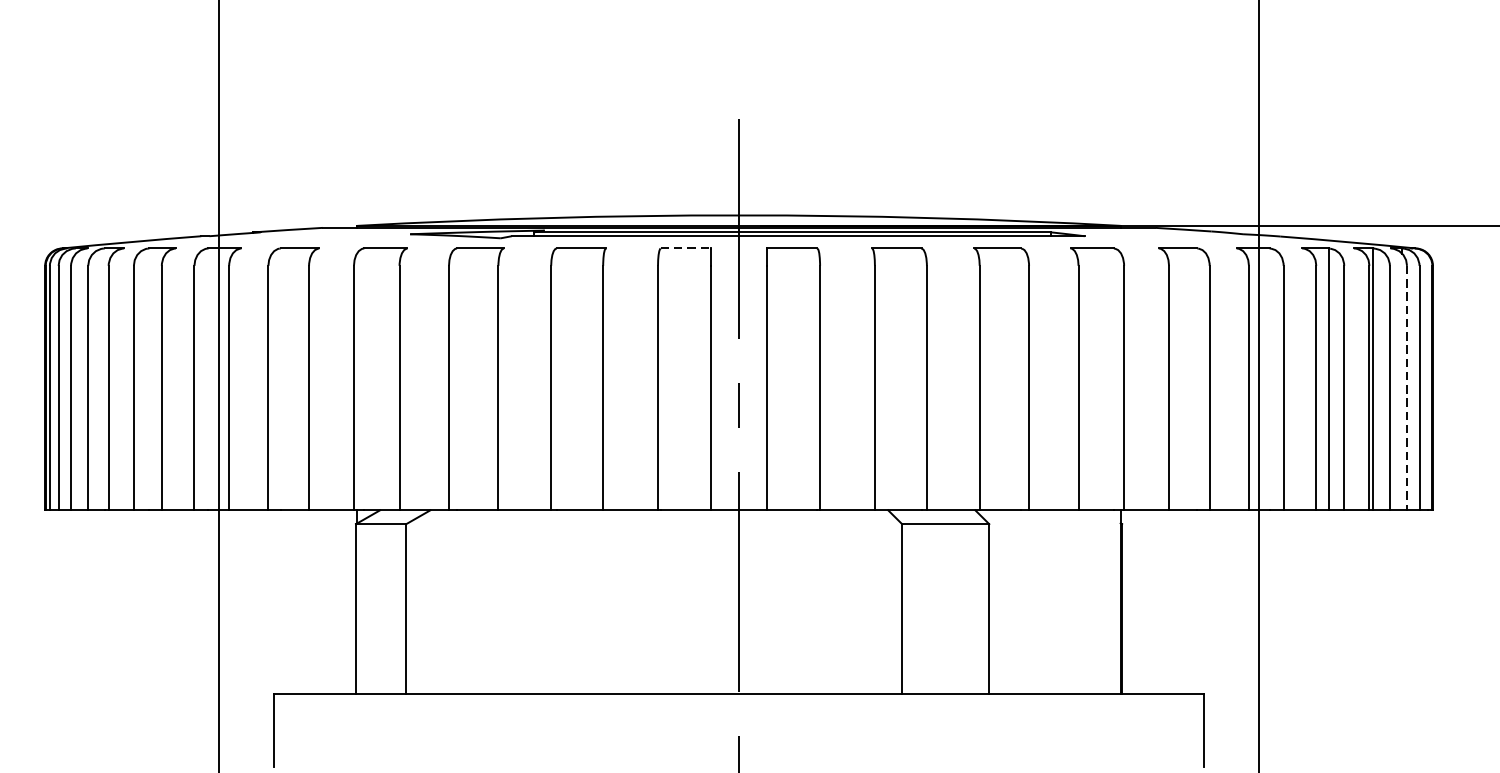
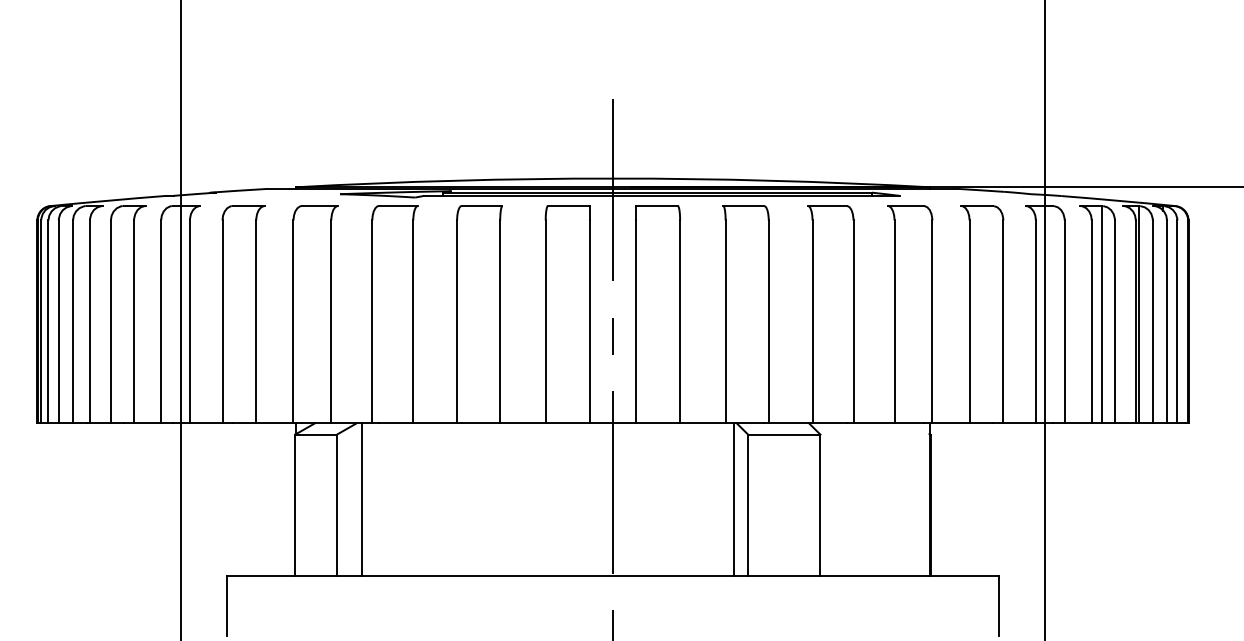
line: (685, 247) -> (568, 205), dashed -> solid
line: (1407, 388) -> (1167, 322), dashed -> solid
line: (437, 602) -> (362, 499), added
line: (884, 602) -> (733, 499), added

